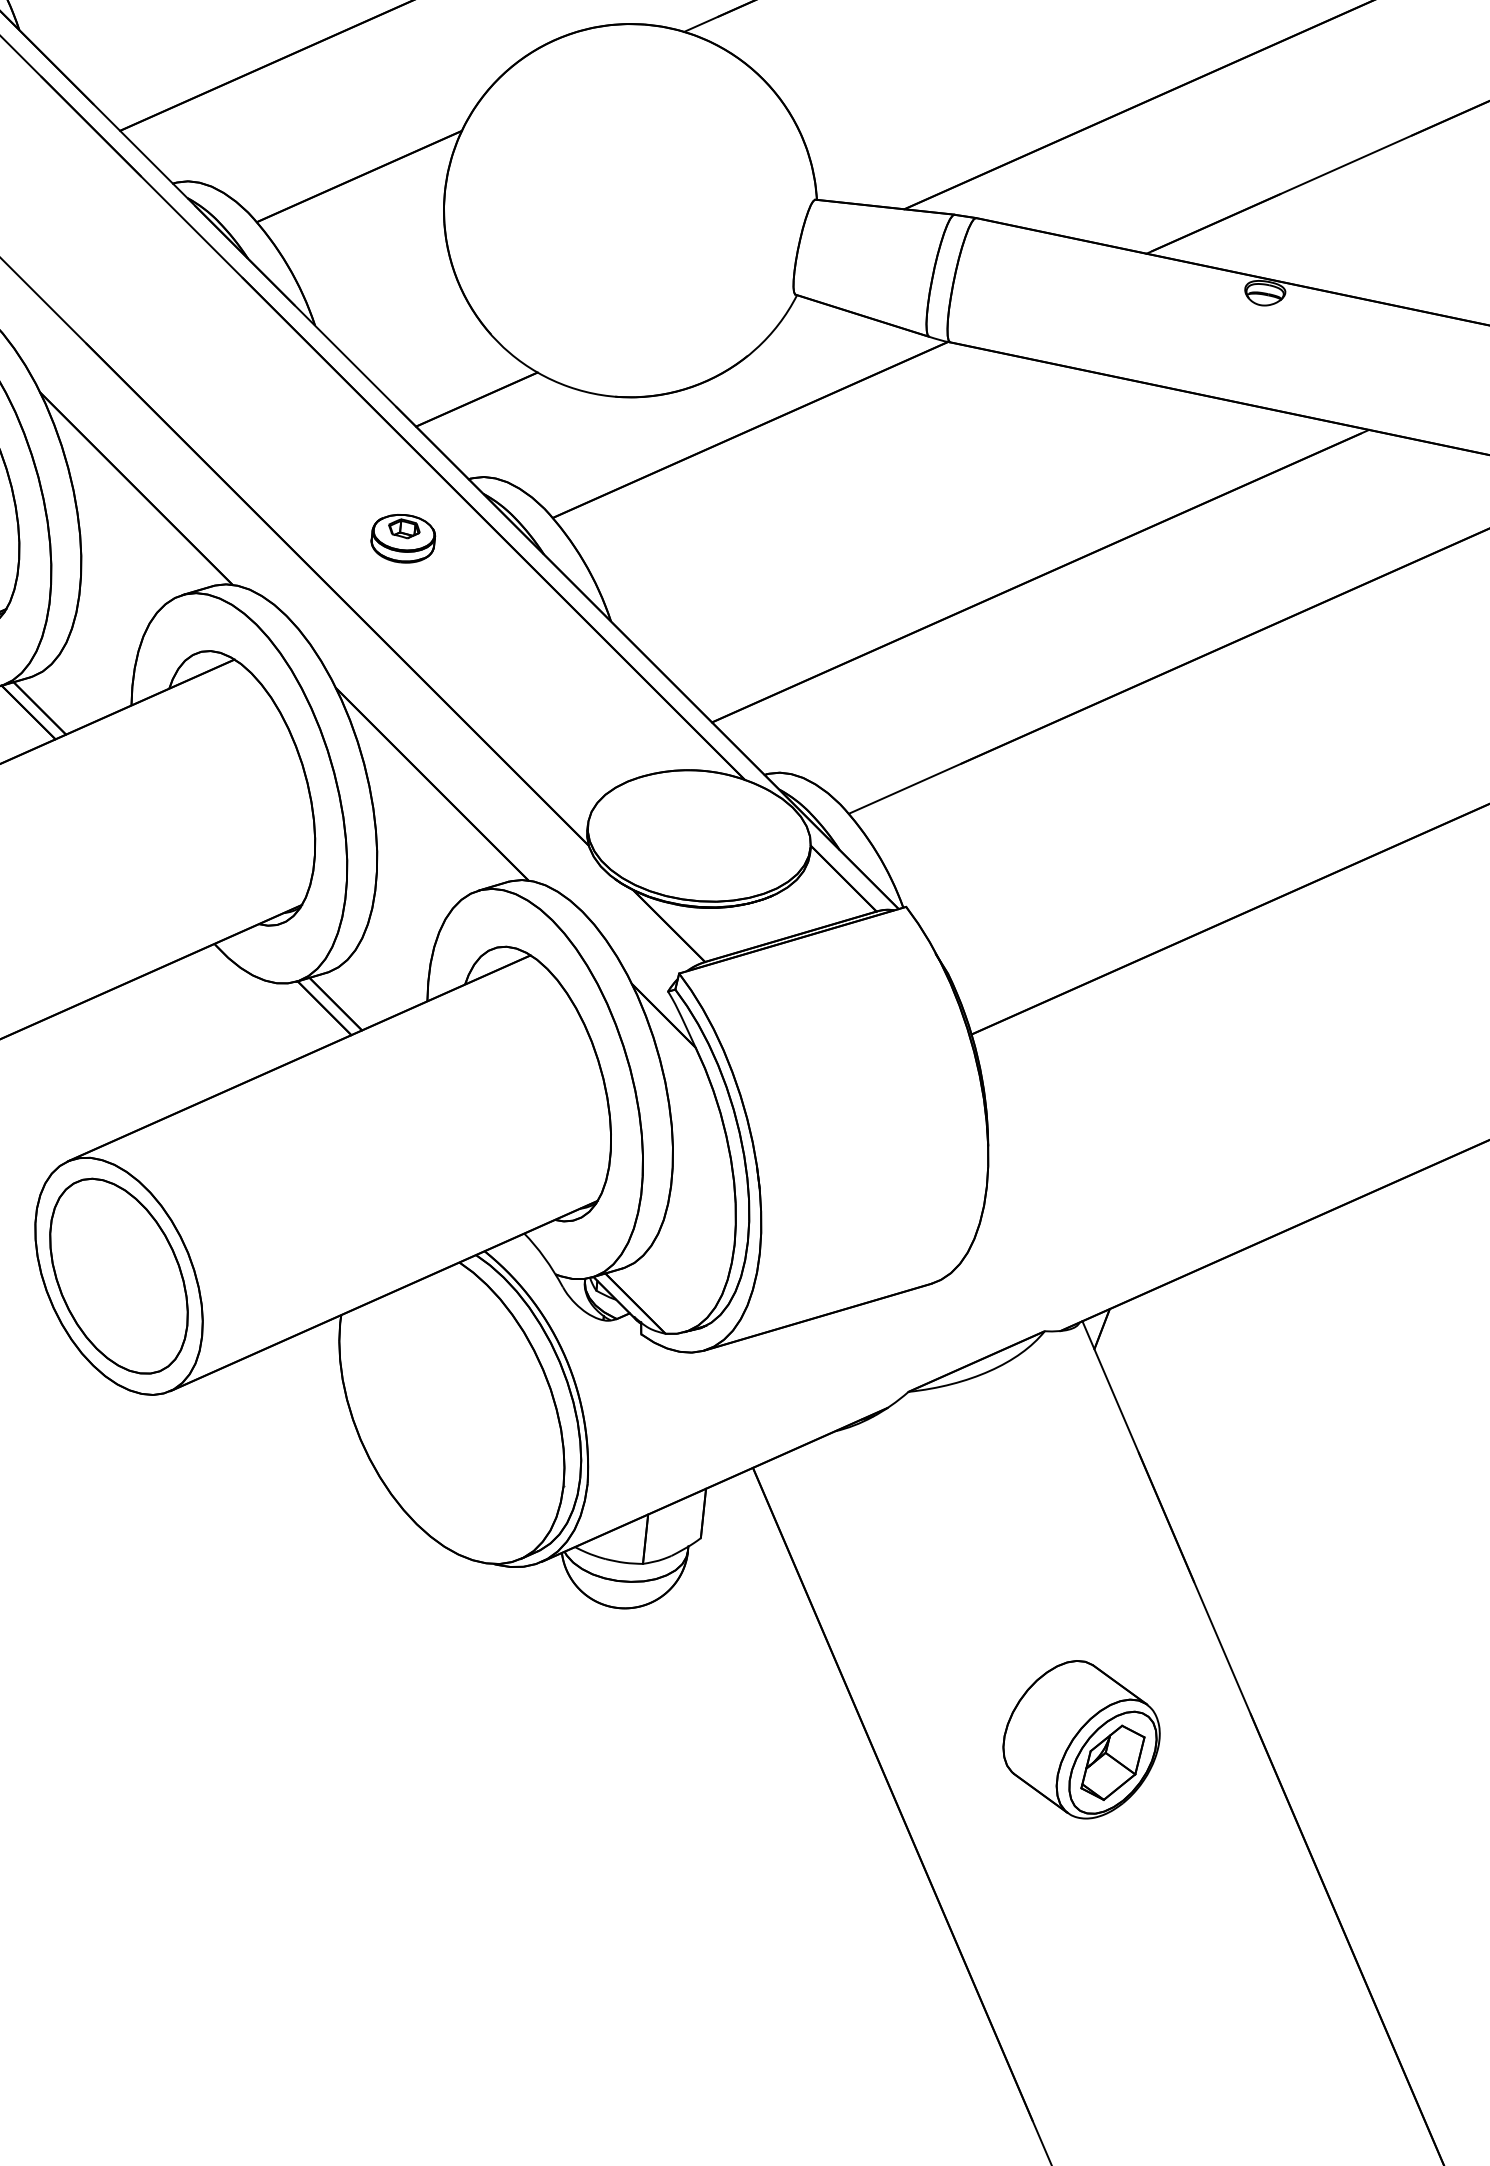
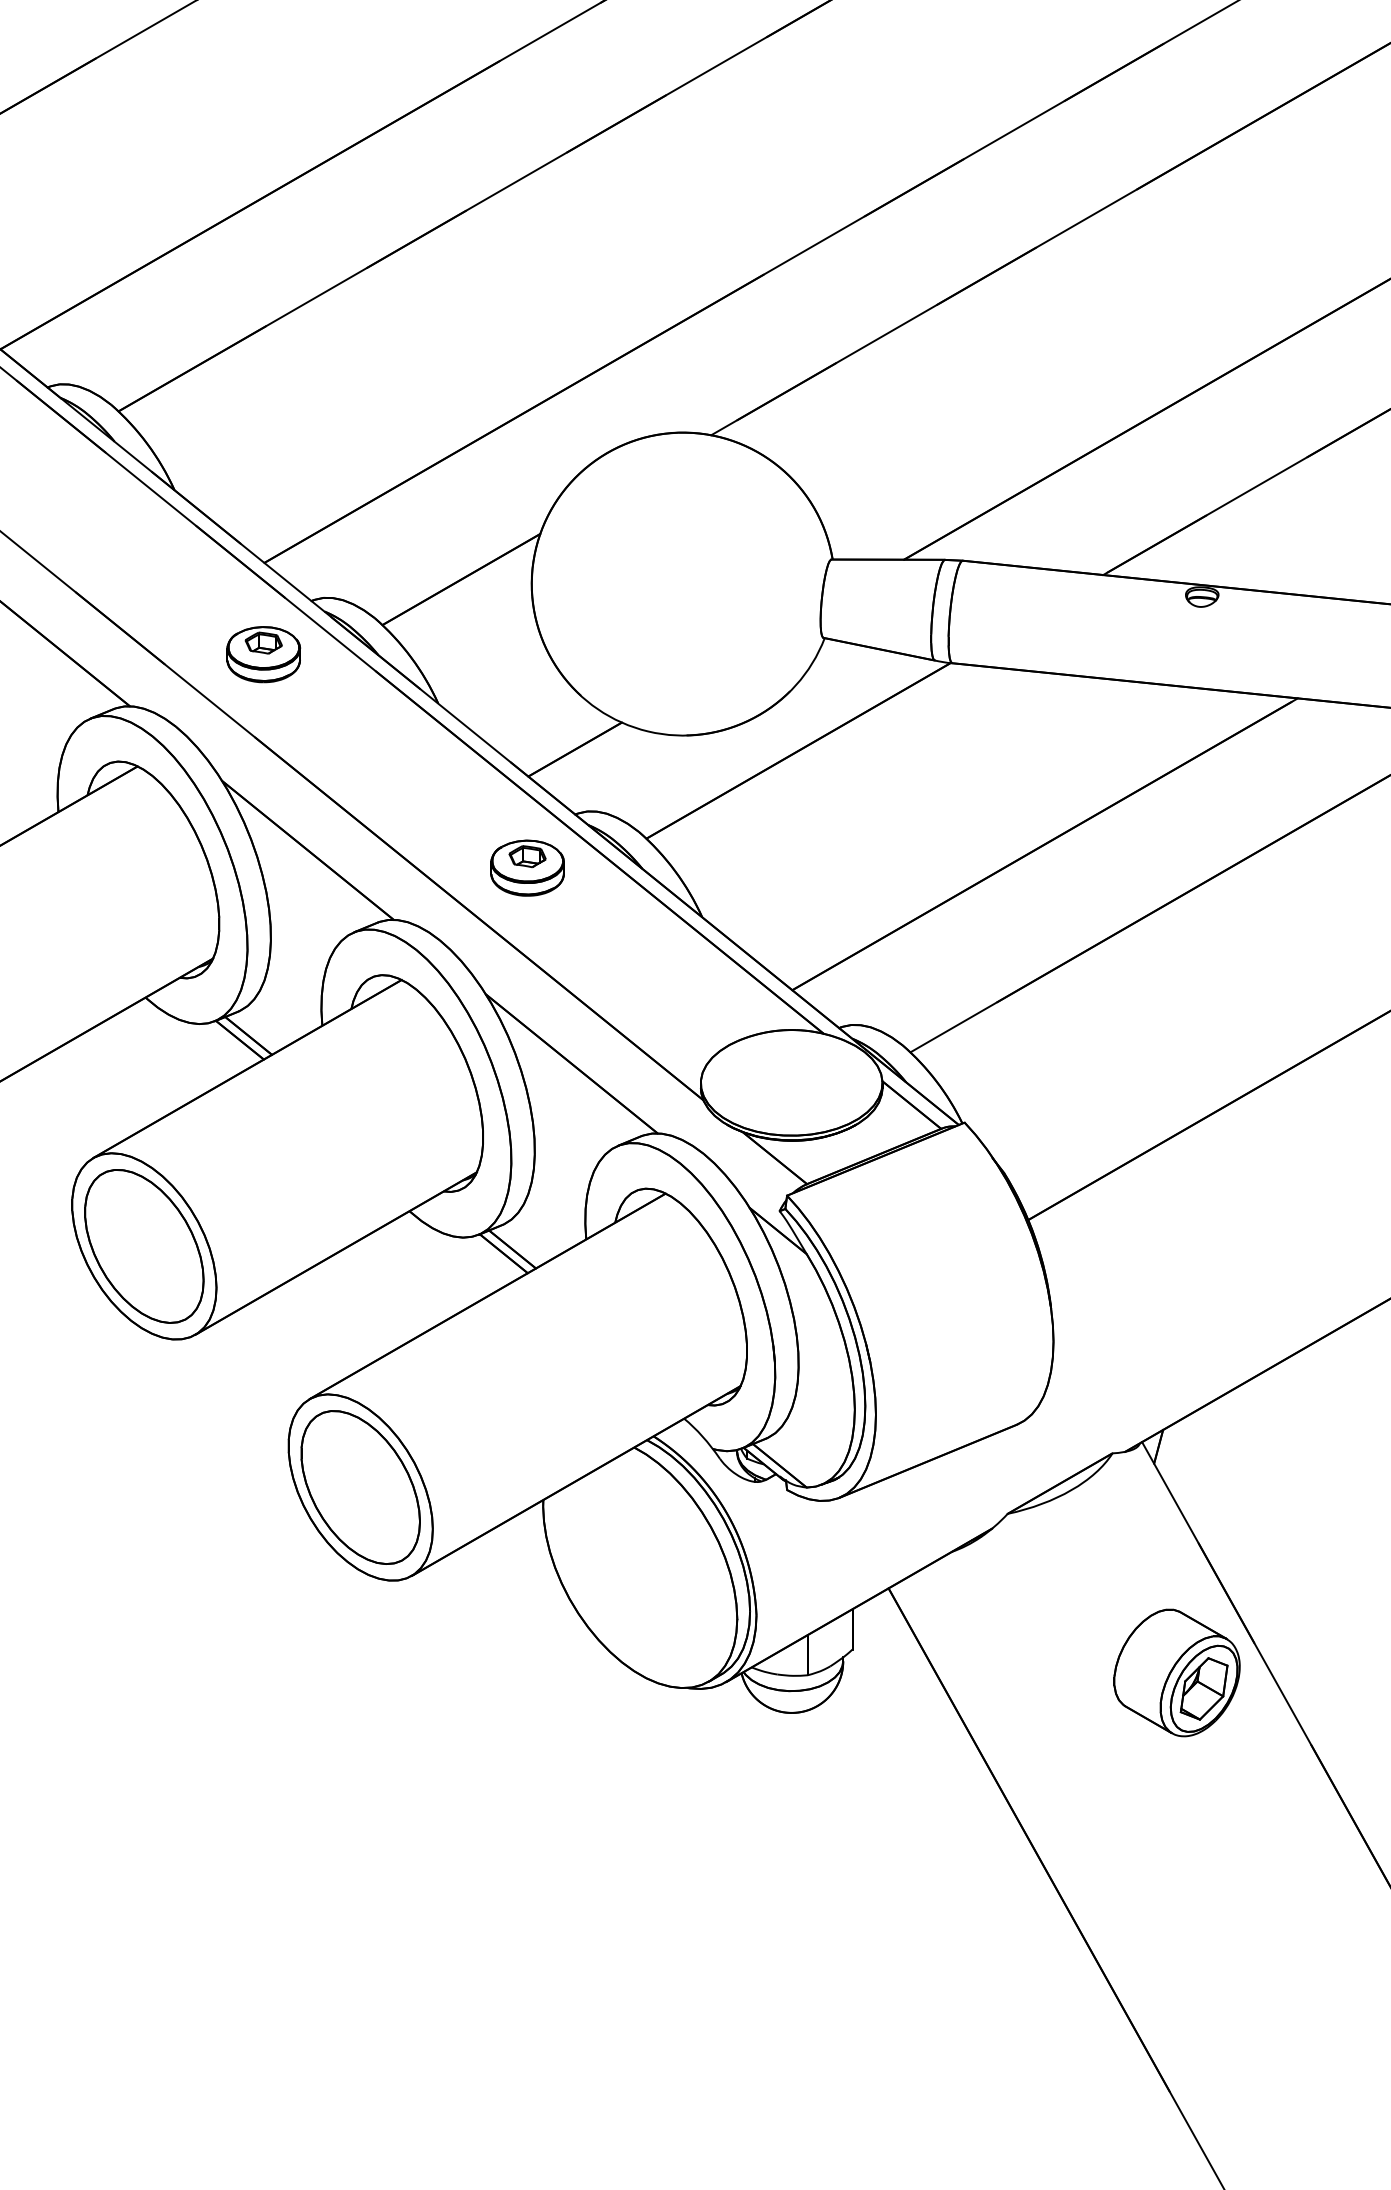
part: (107, 242) -> (263, 654), added
part: (403, 537) -> (527, 867), size x1.43
part: (1081, 1739) -> (1176, 1672), moved

